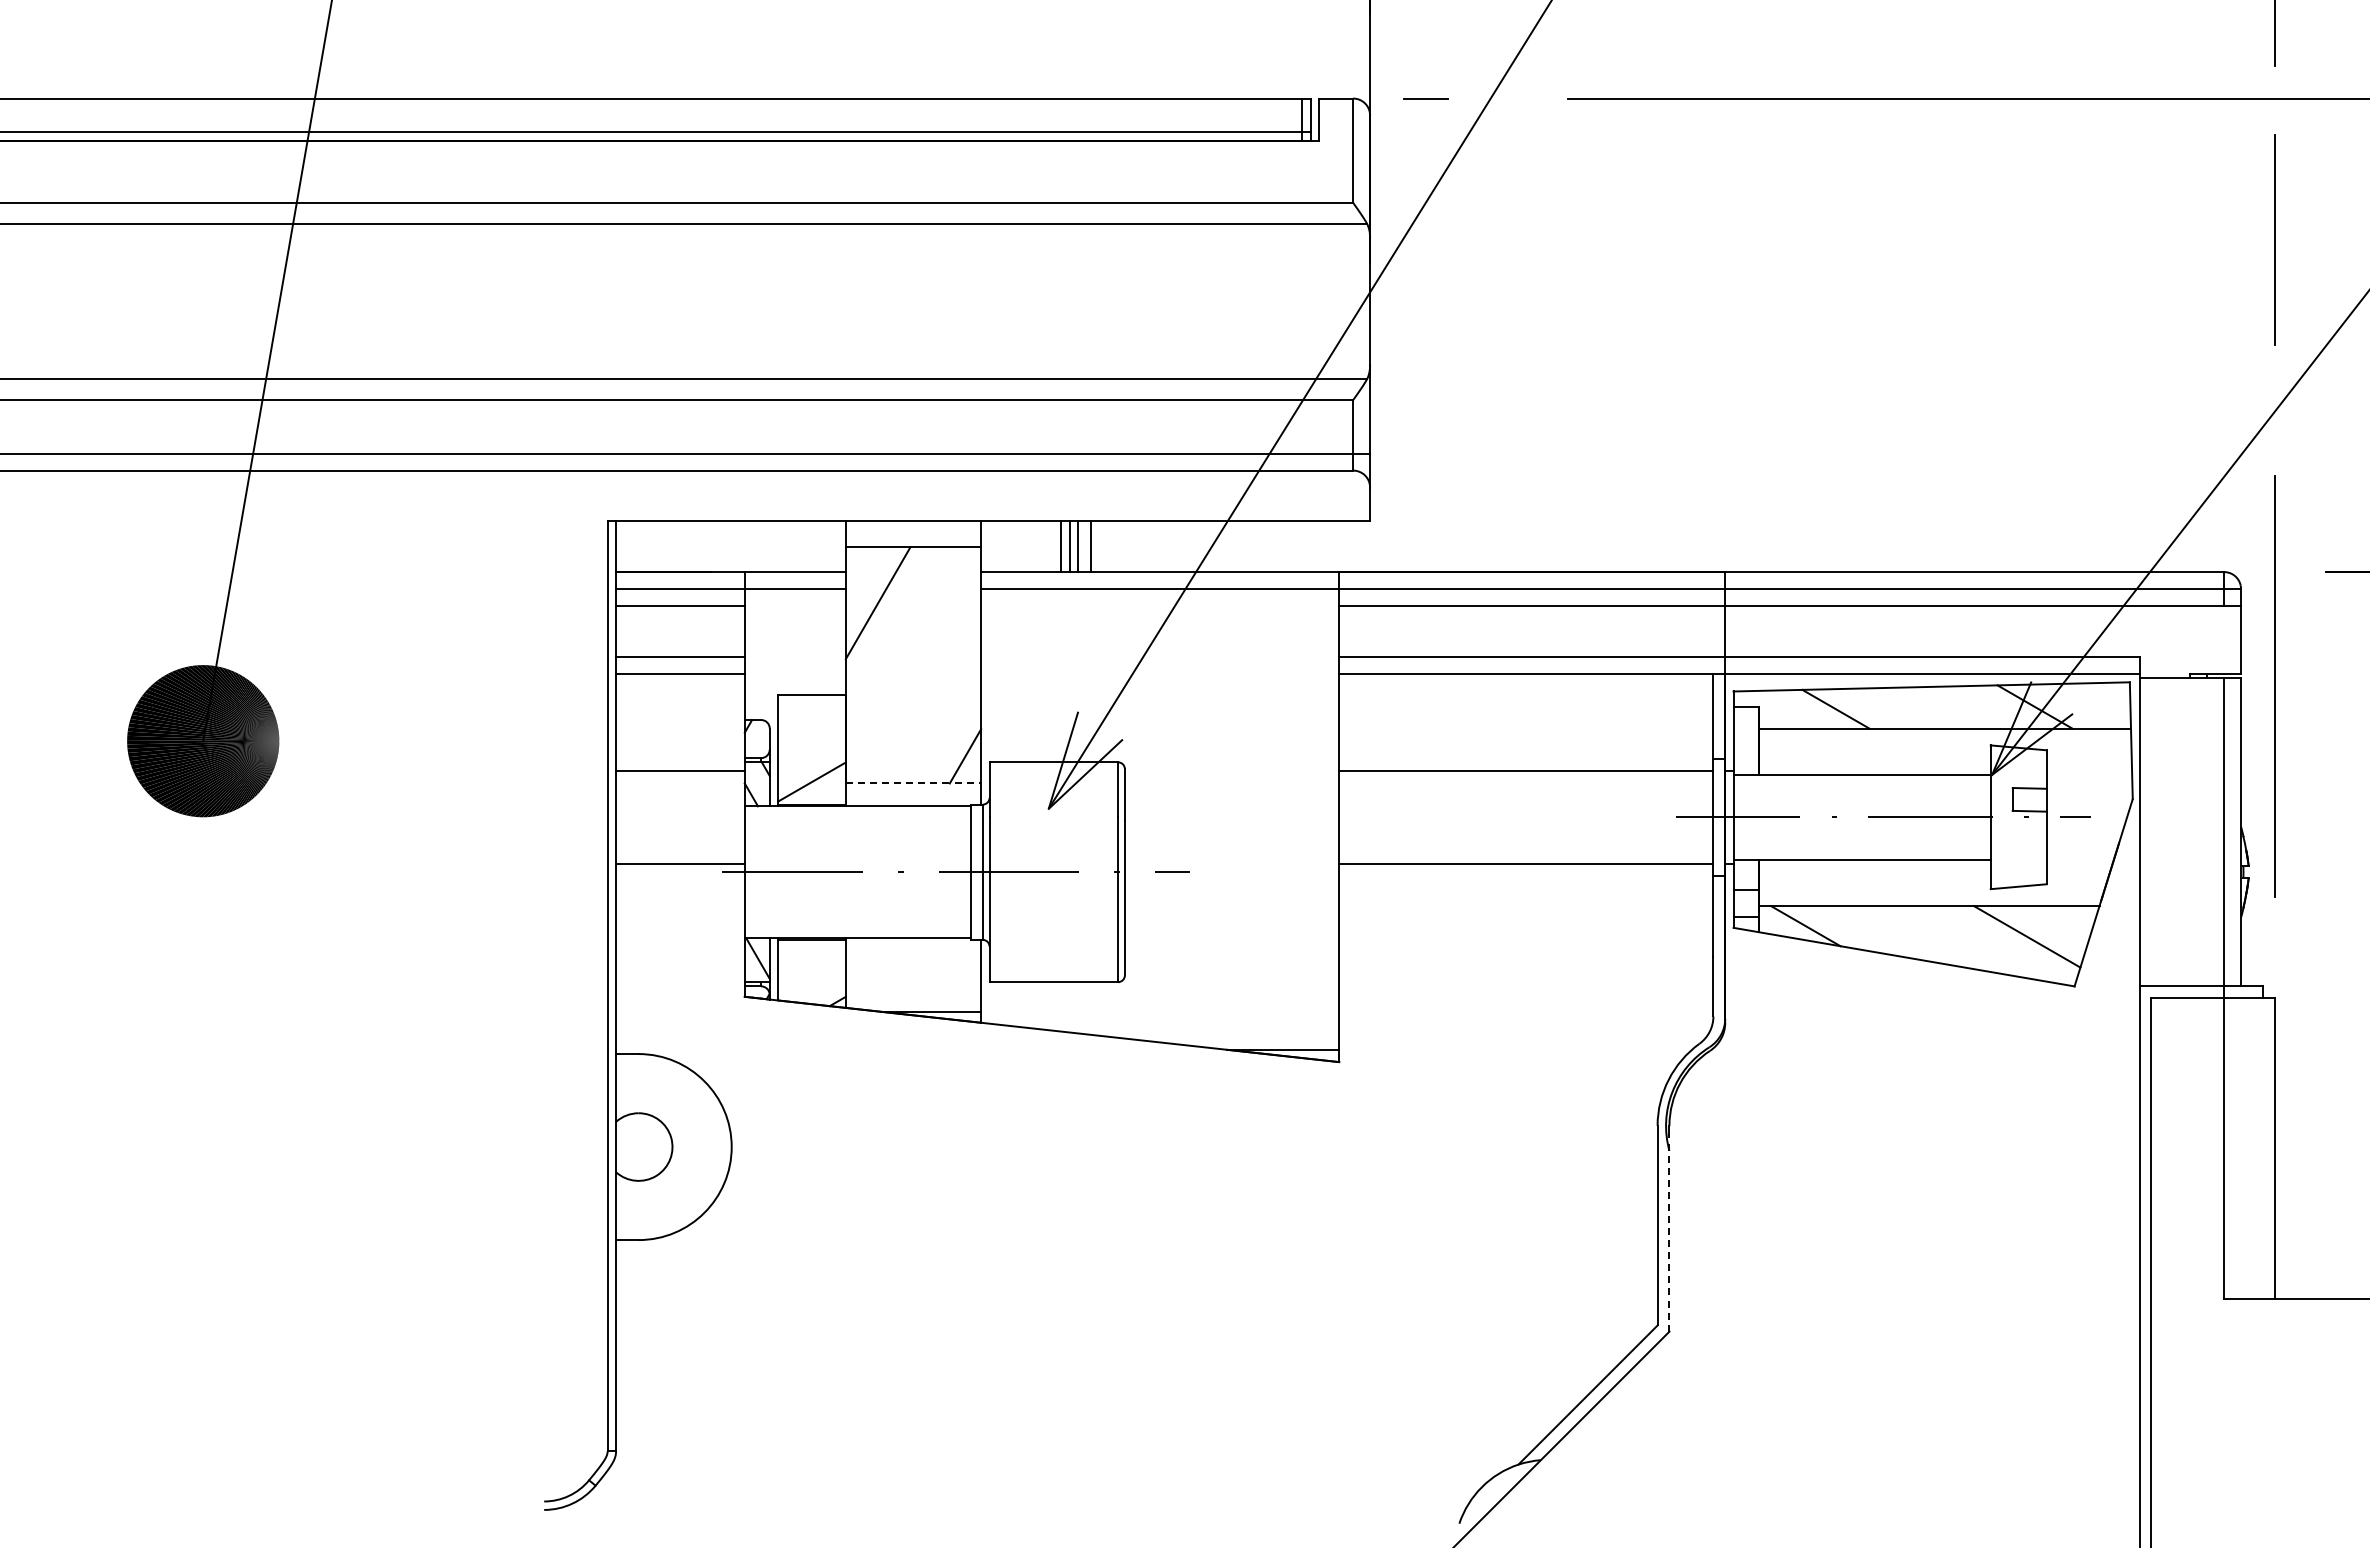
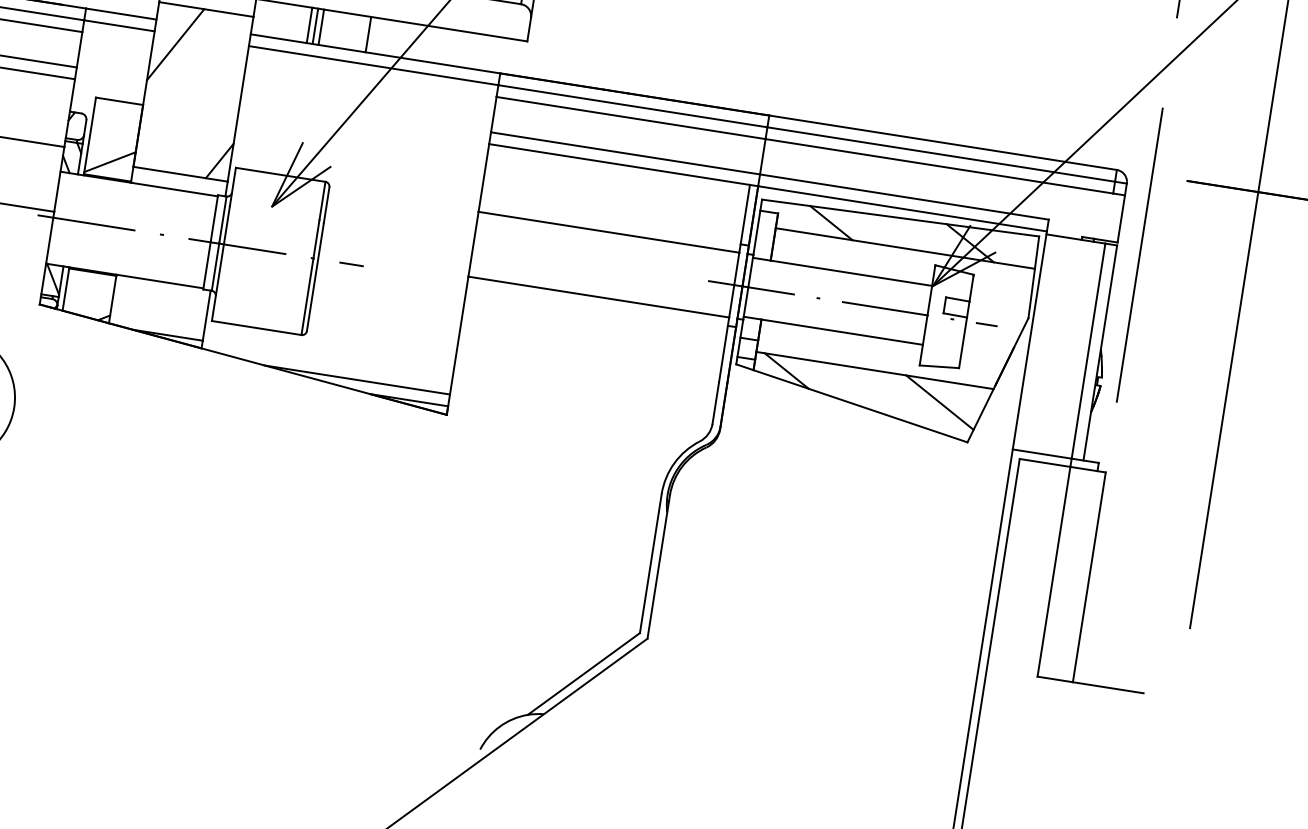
line: (1091, 546) -> (368, 34), moved
line: (913, 783) -> (180, 174), dashed -> solid
line: (1206, 1032) -> (357, 379), added
line: (1669, 1233) -> (658, 570), dashed -> solid

